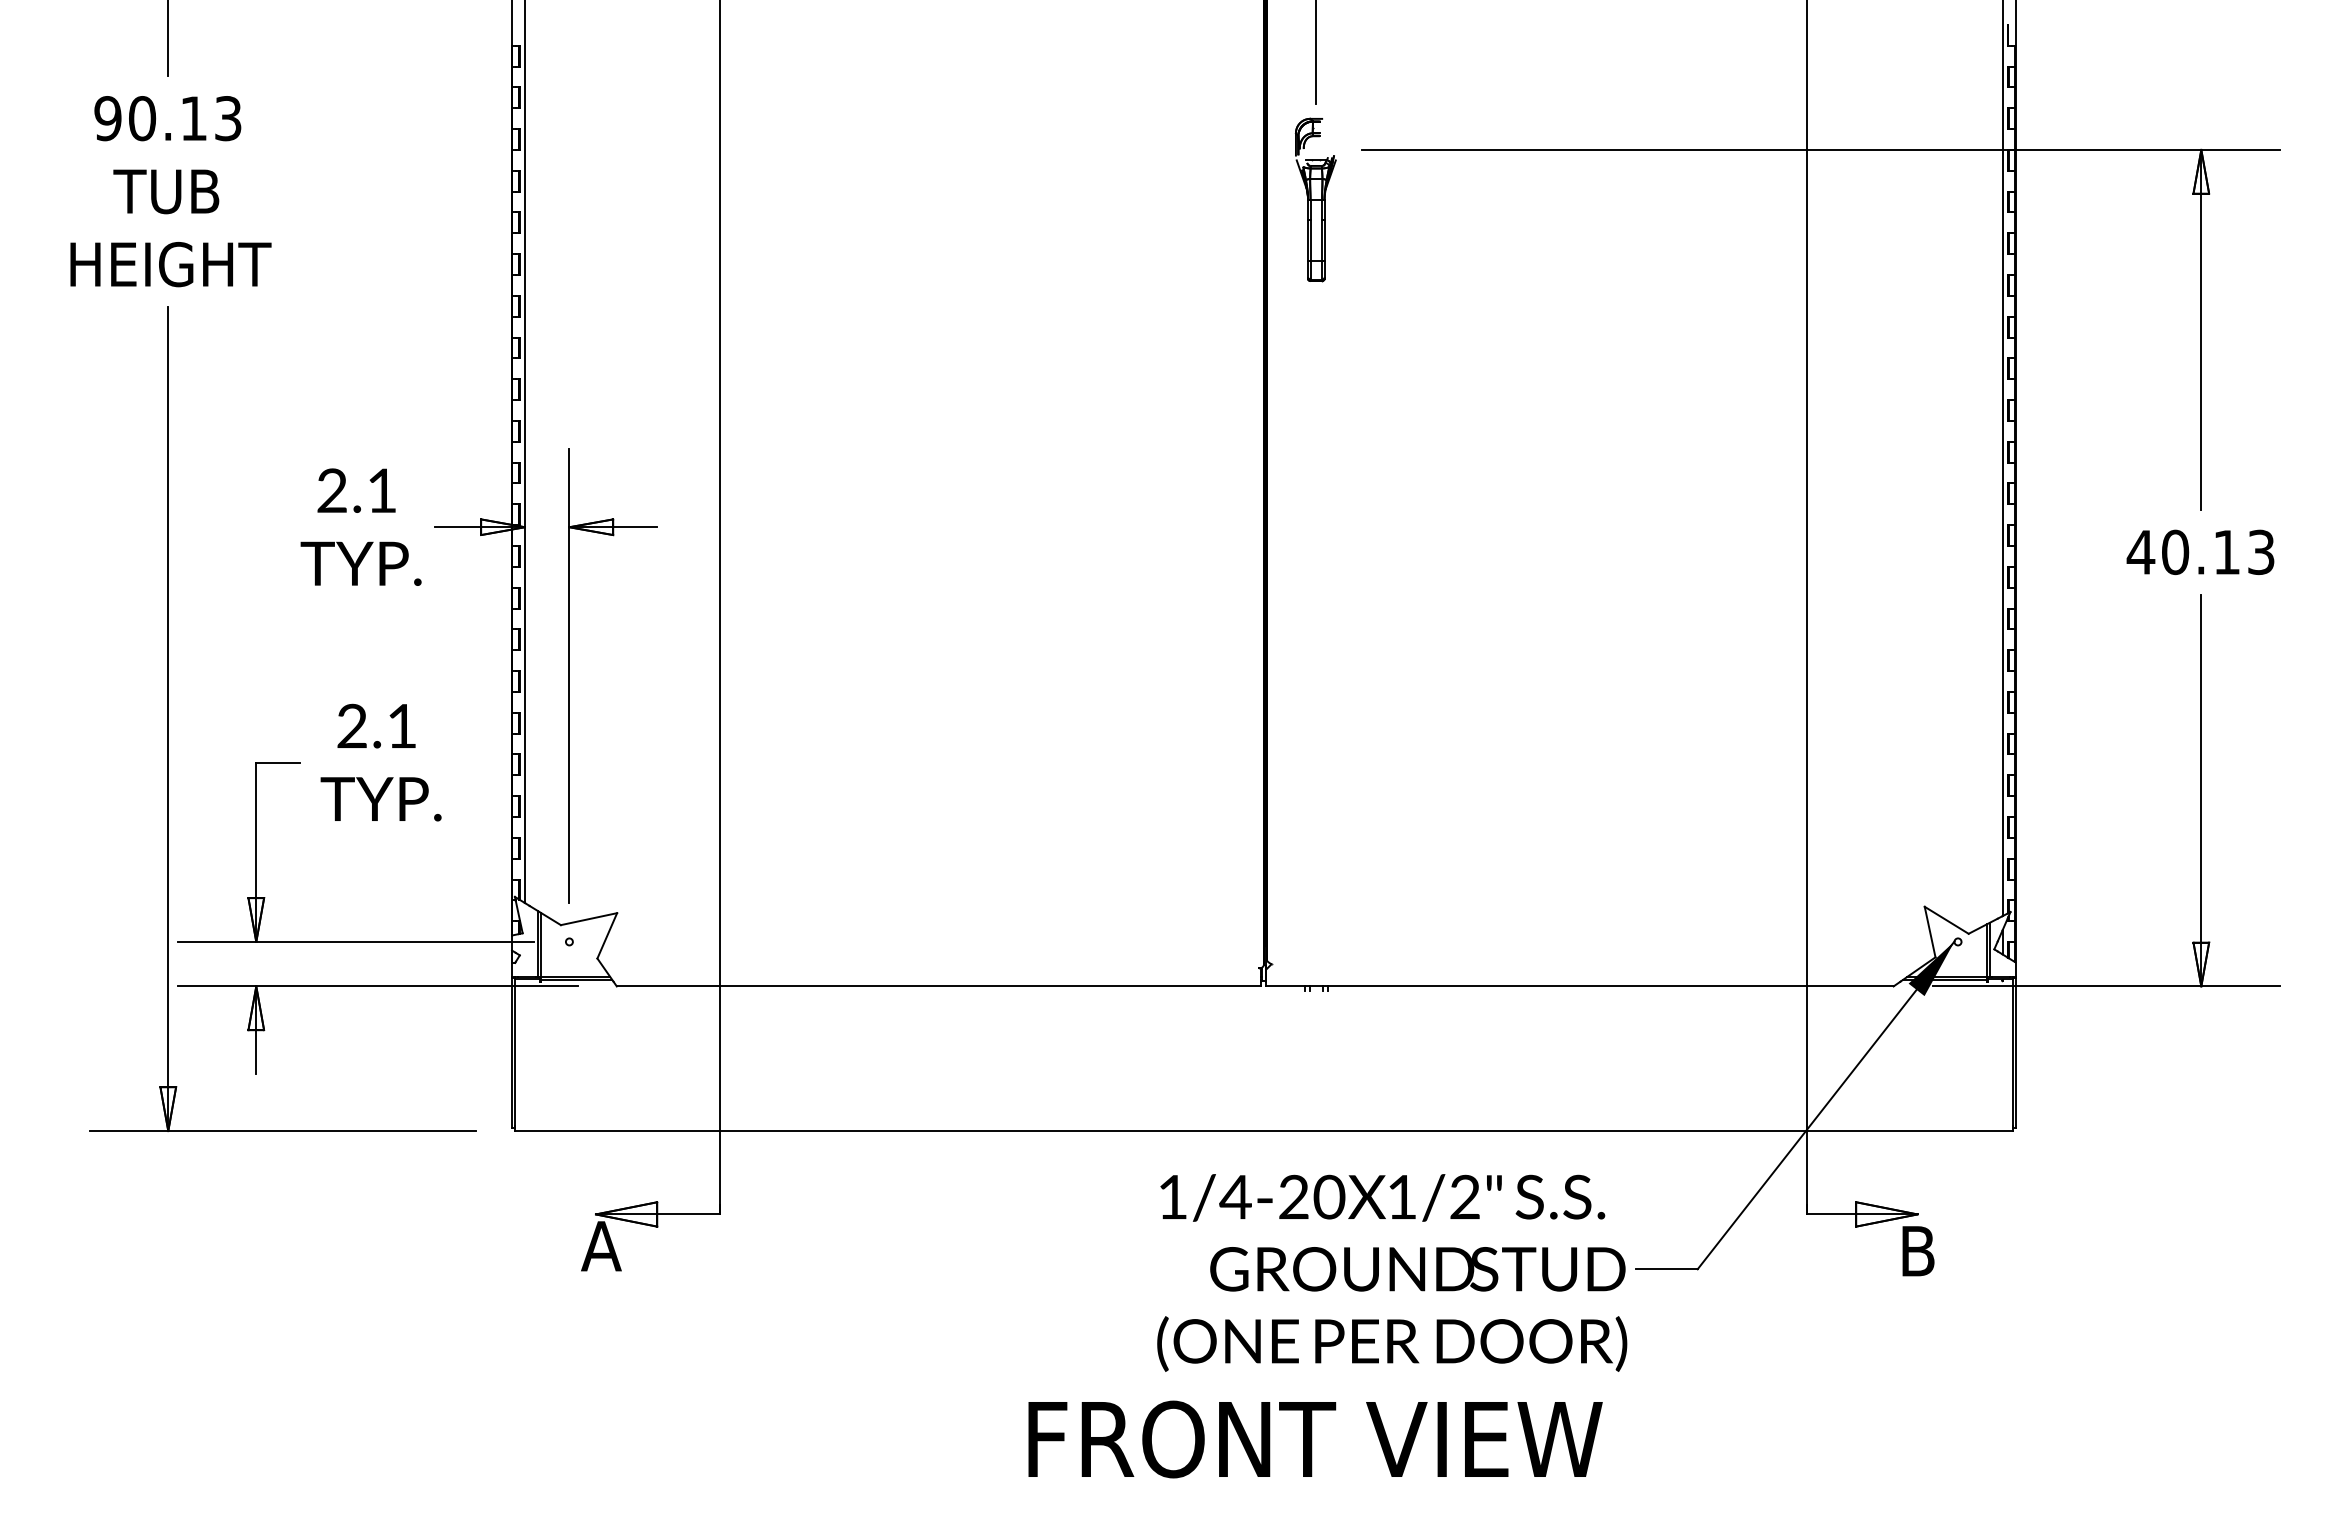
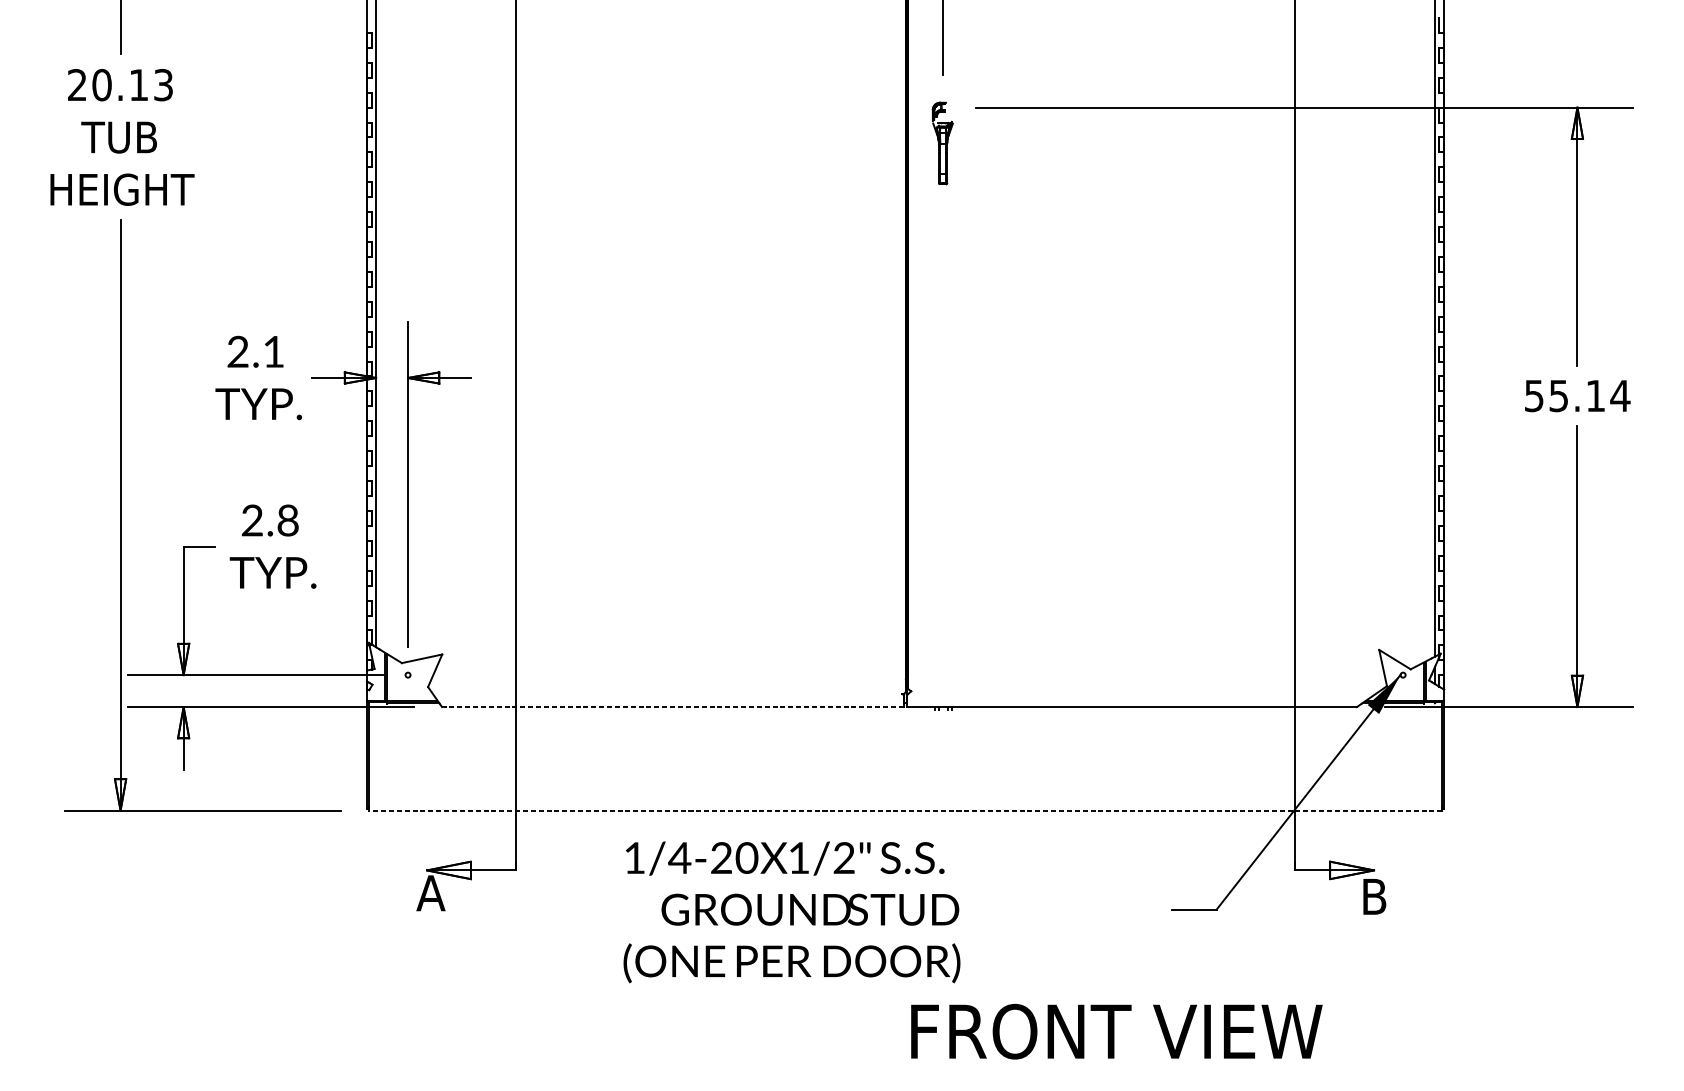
text: (107, 118) -> (77, 85), 90.13 -> 20.13
part: (1315, 199) -> (942, 143), size x0.7
text: (2200, 552) -> (1576, 396), 40.13 -> 55.14
text: (401, 725) -> (287, 520), 2.1 -> 2.8
line: (938, 986) -> (672, 707), solid -> dashed
line: (1263, 1131) -> (905, 811), solid -> dashed
text: (1392, 1272) -> (792, 912), moved
text: (1315, 1439) -> (1116, 1031), moved

